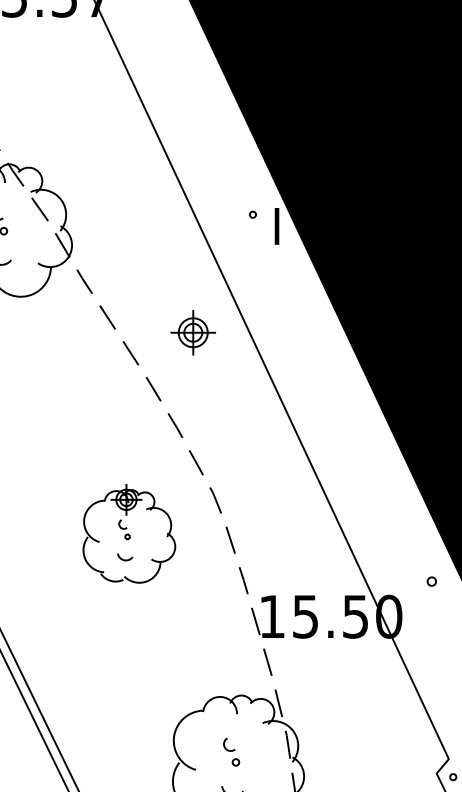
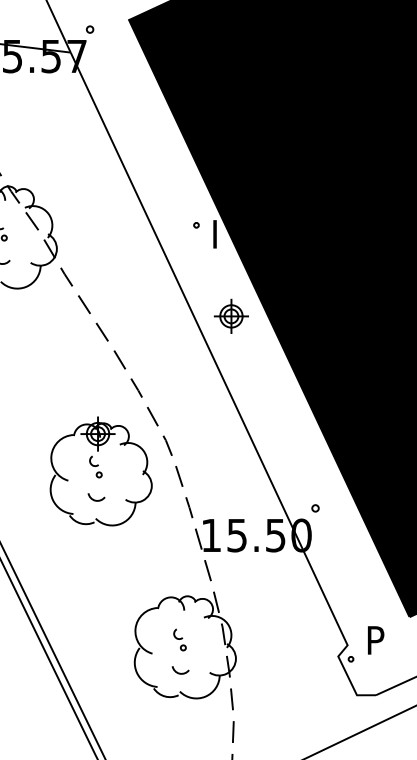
part: (192, 331) -> (230, 315), moved
part: (128, 533) -> (100, 471), size x1.43
part: (431, 581) -> (315, 508), moved

